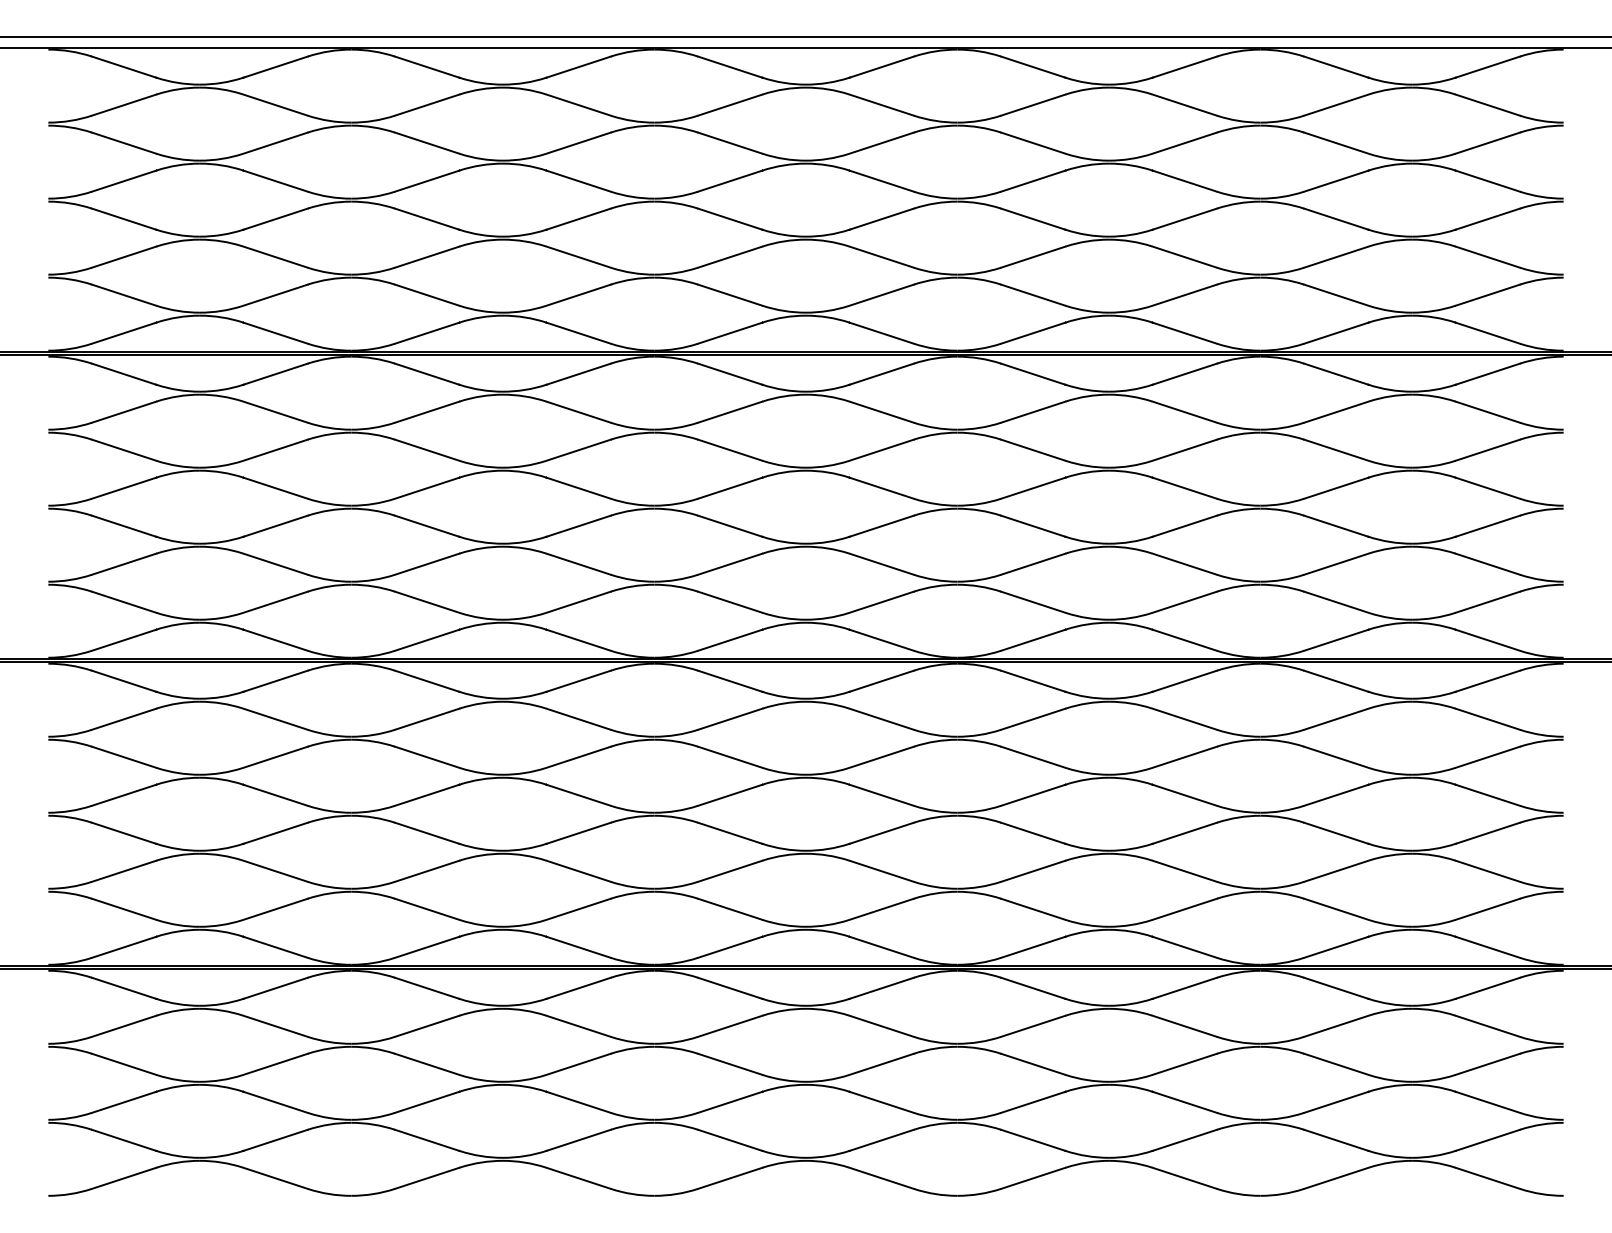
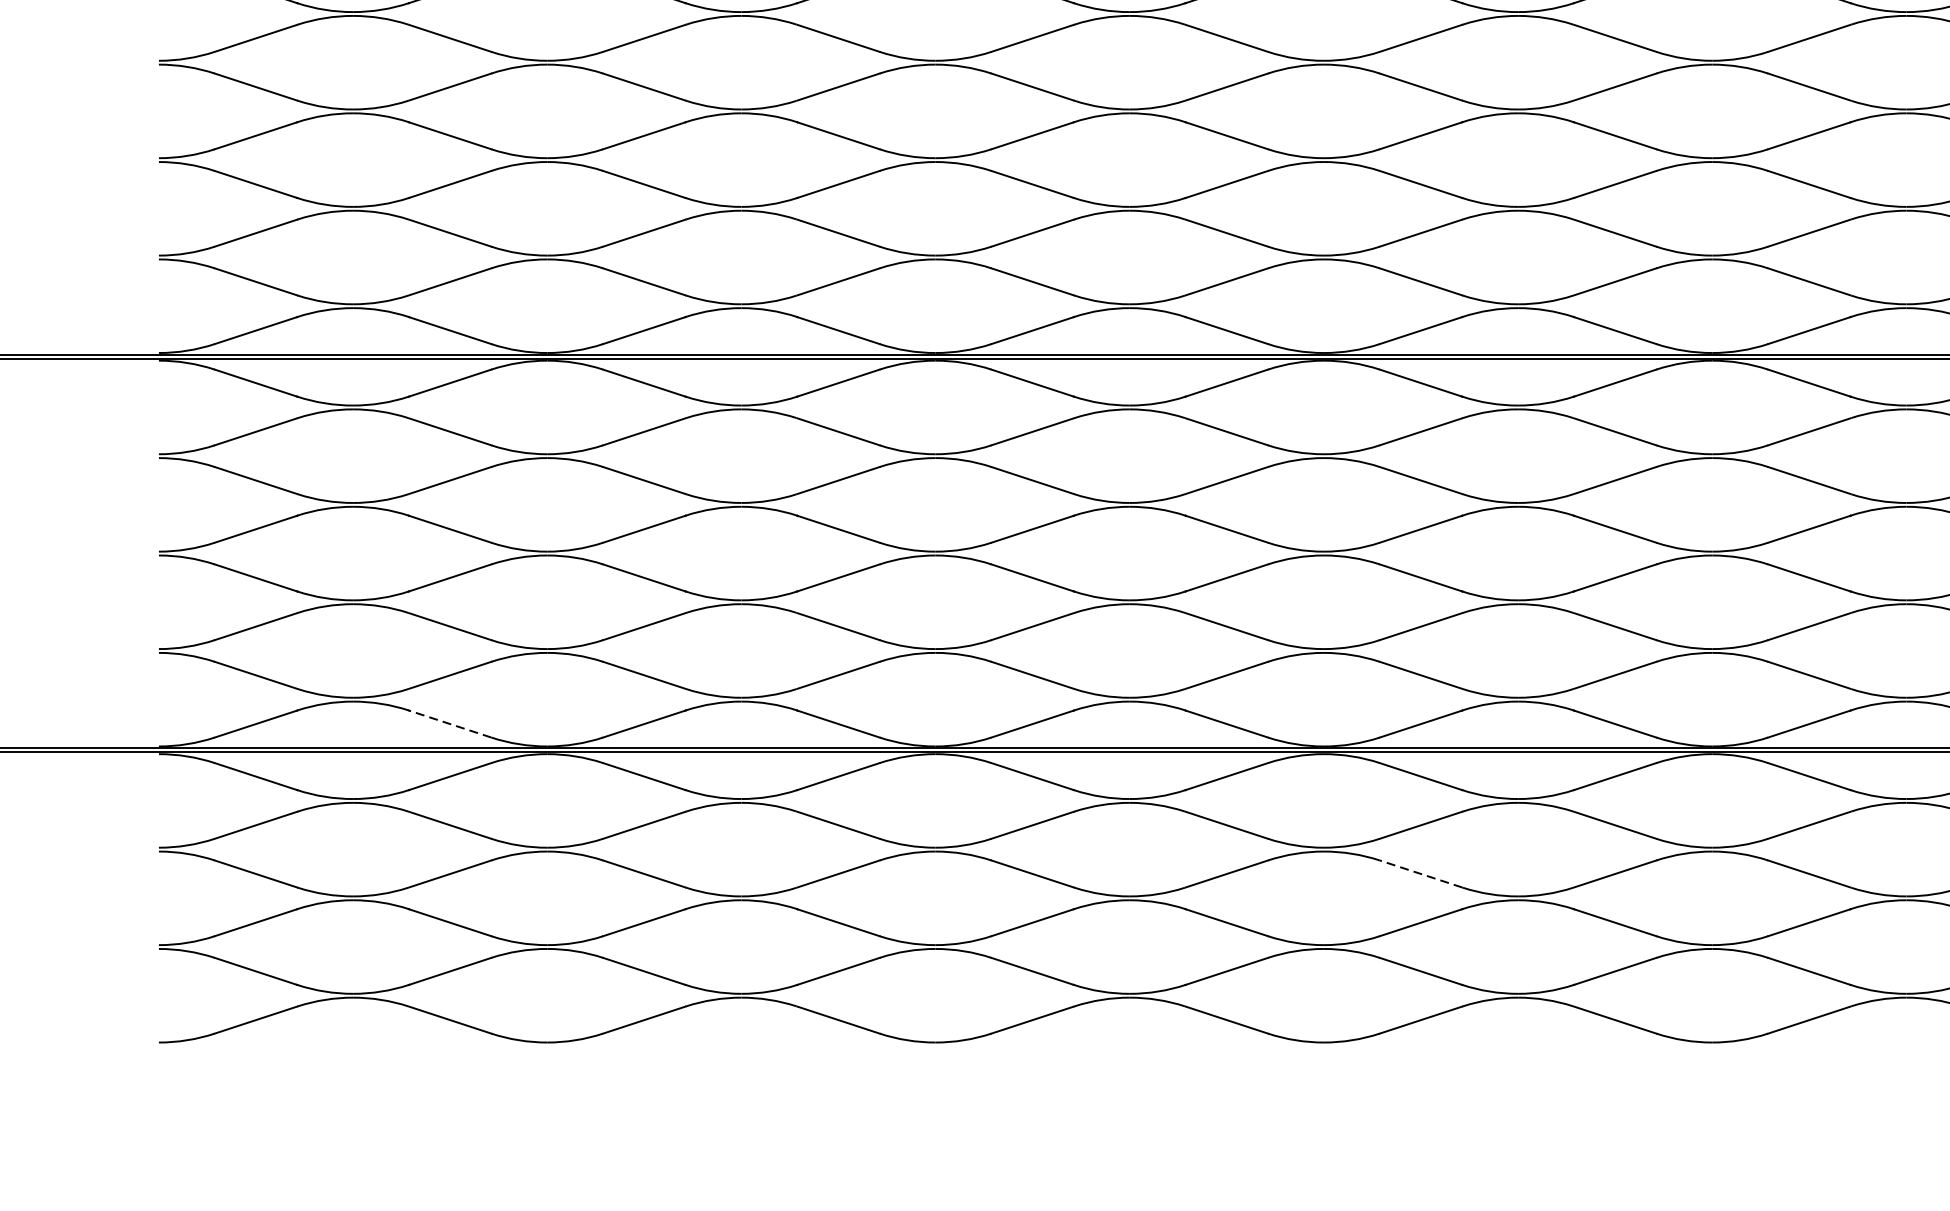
line: (275, 947) -> (449, 724), solid -> dashed
line: (1033, 1064) -> (1421, 874), solid -> dashed

